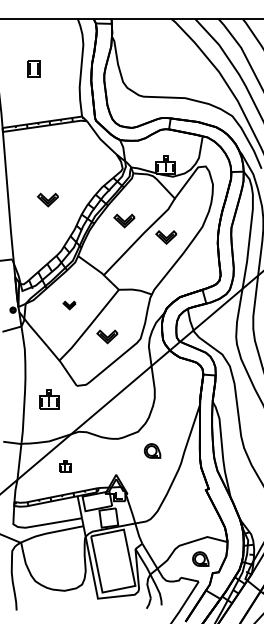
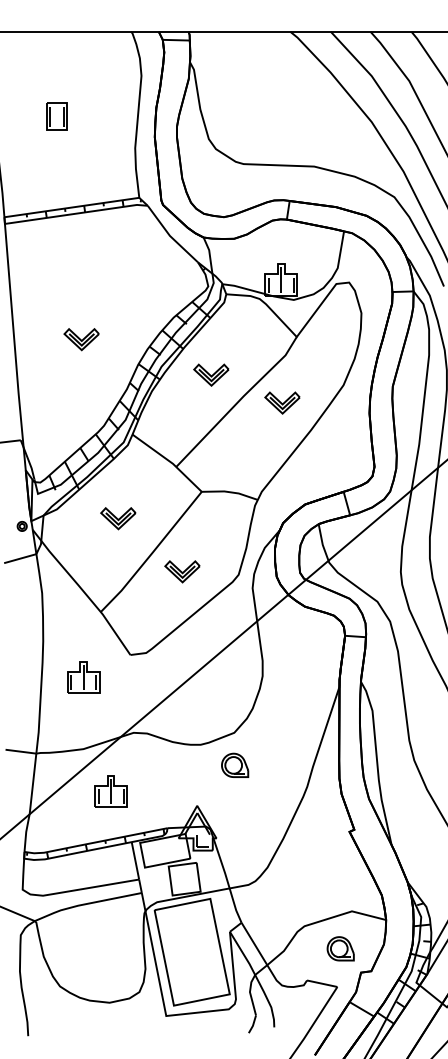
part: (69, 305) -> (117, 518), size x1.67
part: (152, 450) -> (235, 764), moved
part: (65, 466) -> (111, 791), size x1.67

